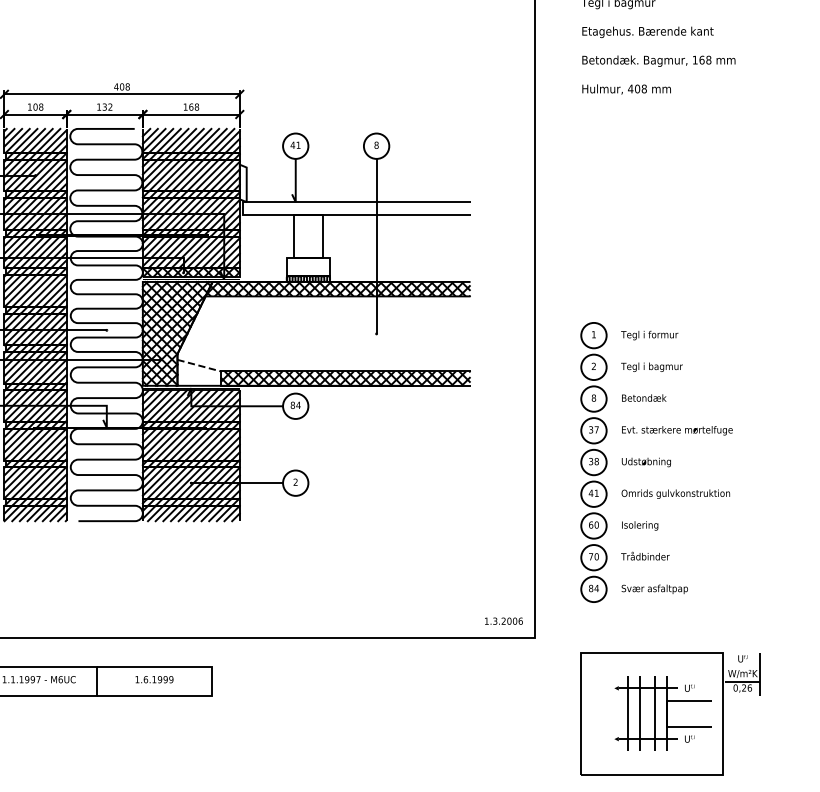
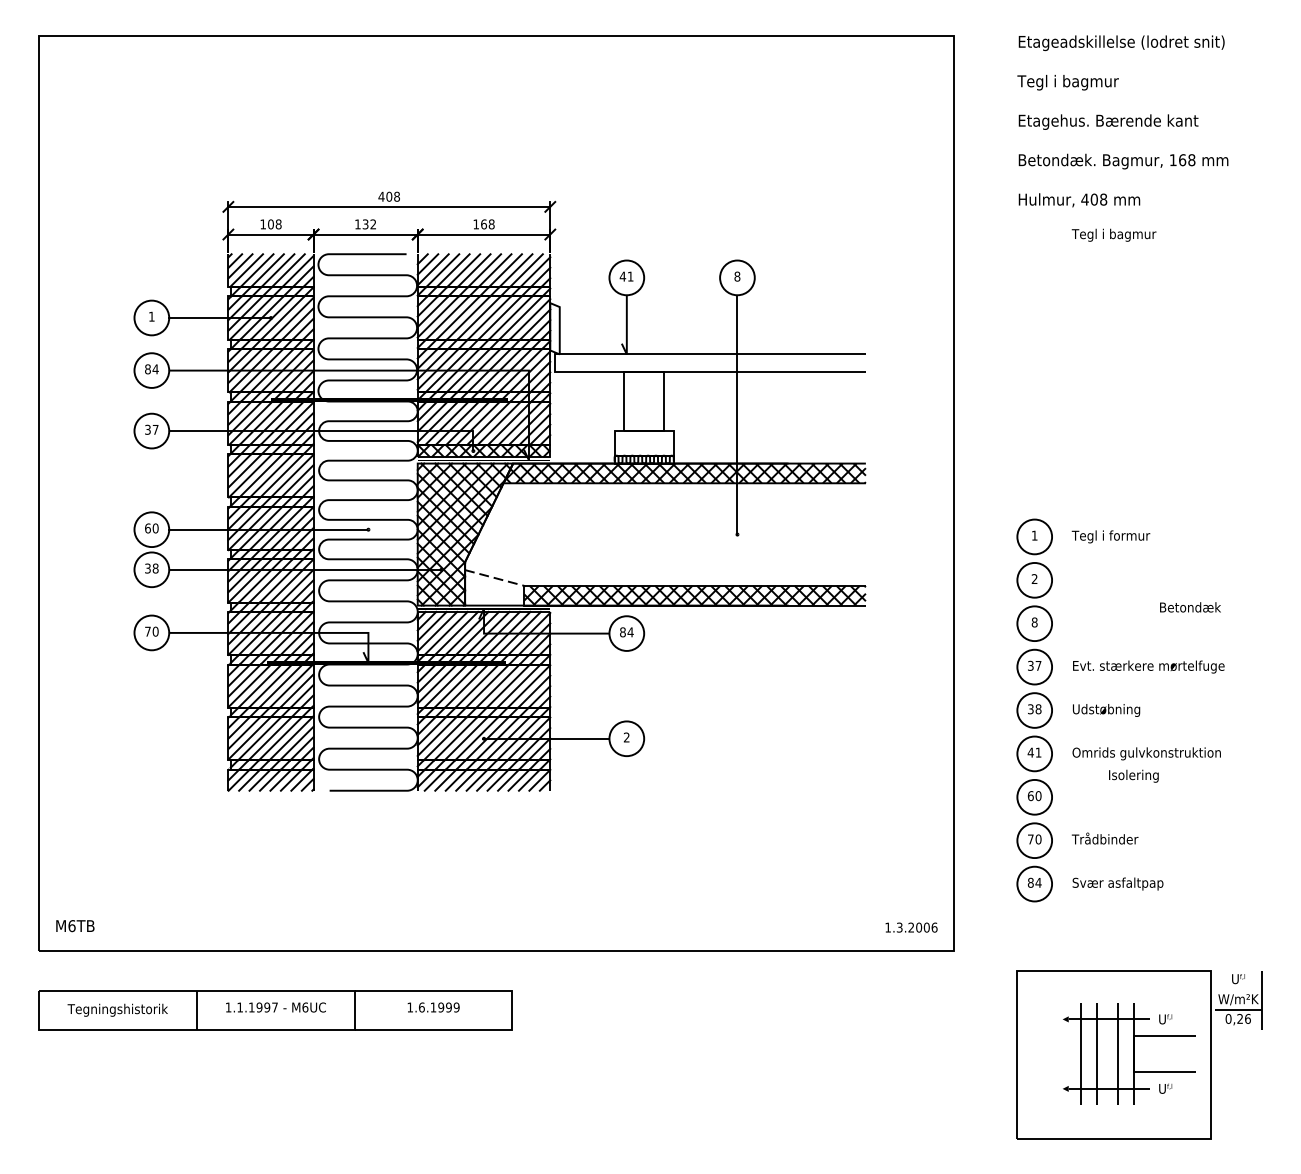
text: (651, 366) -> (1113, 234), moved
text: (644, 398) -> (1190, 607), moved
text: (639, 525) -> (1133, 775), moved

